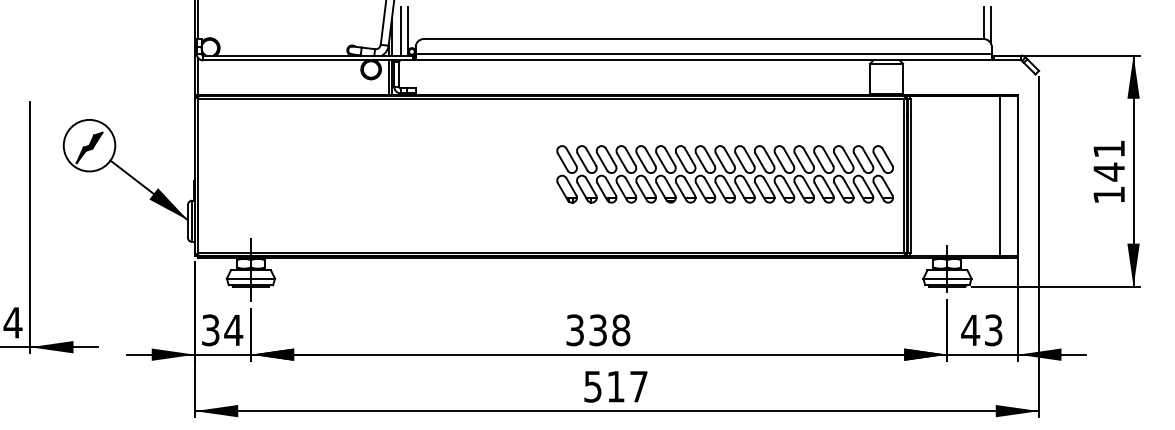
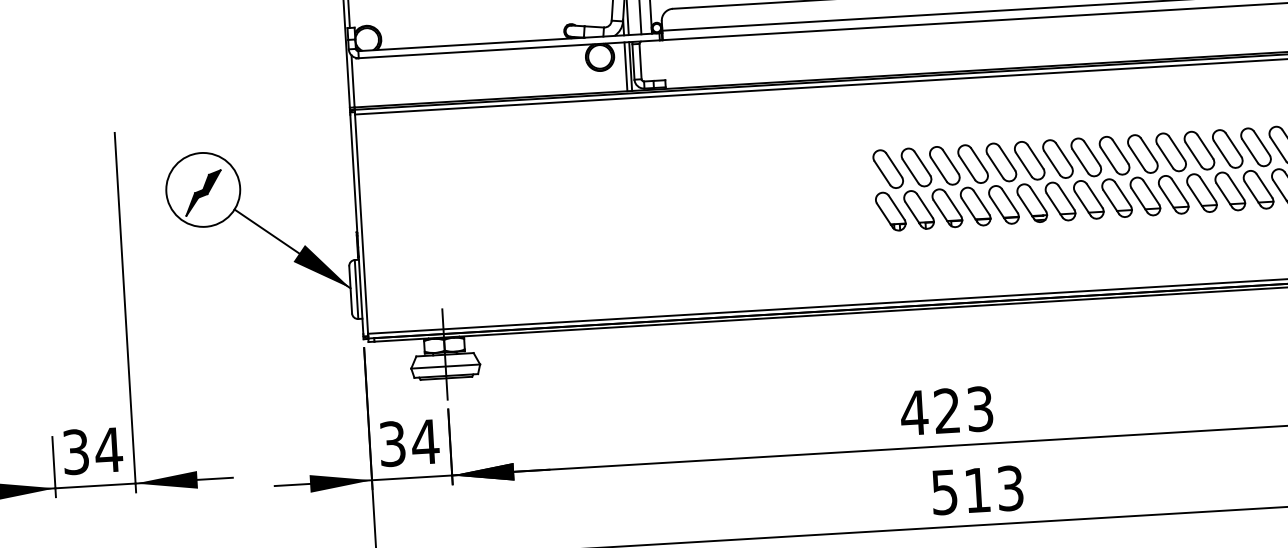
text: (597, 330) -> (946, 411), 338 -> 423
text: (638, 386) -> (1009, 488), 517 -> 513

